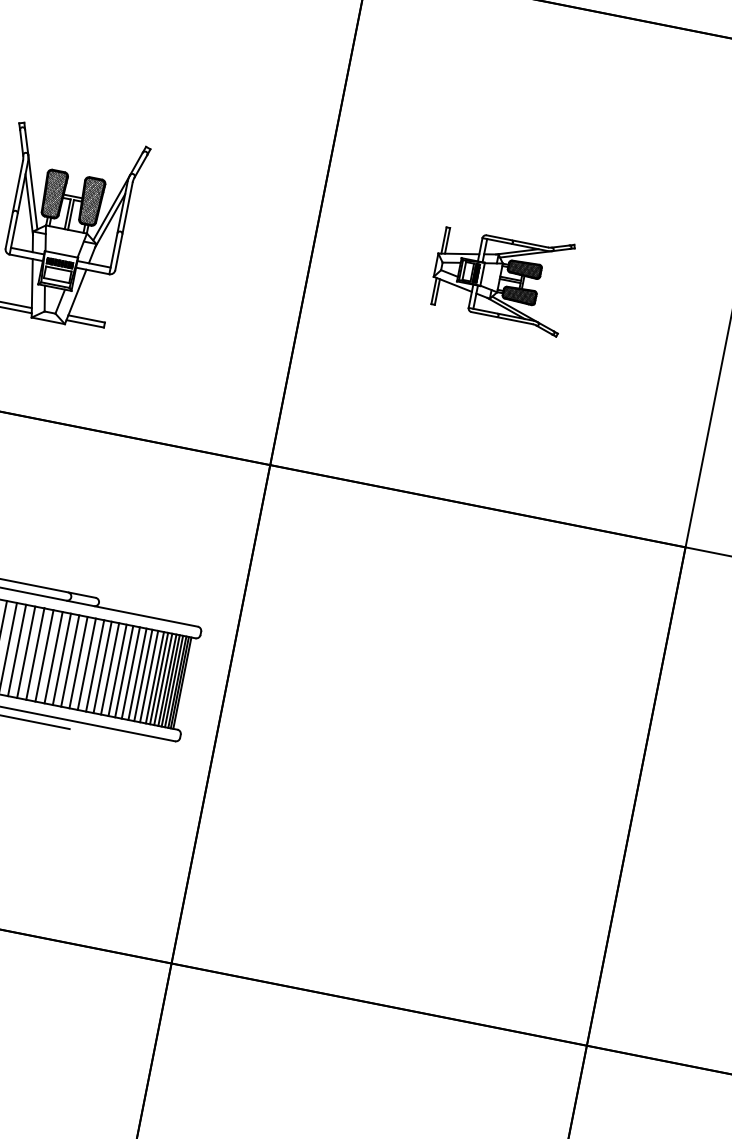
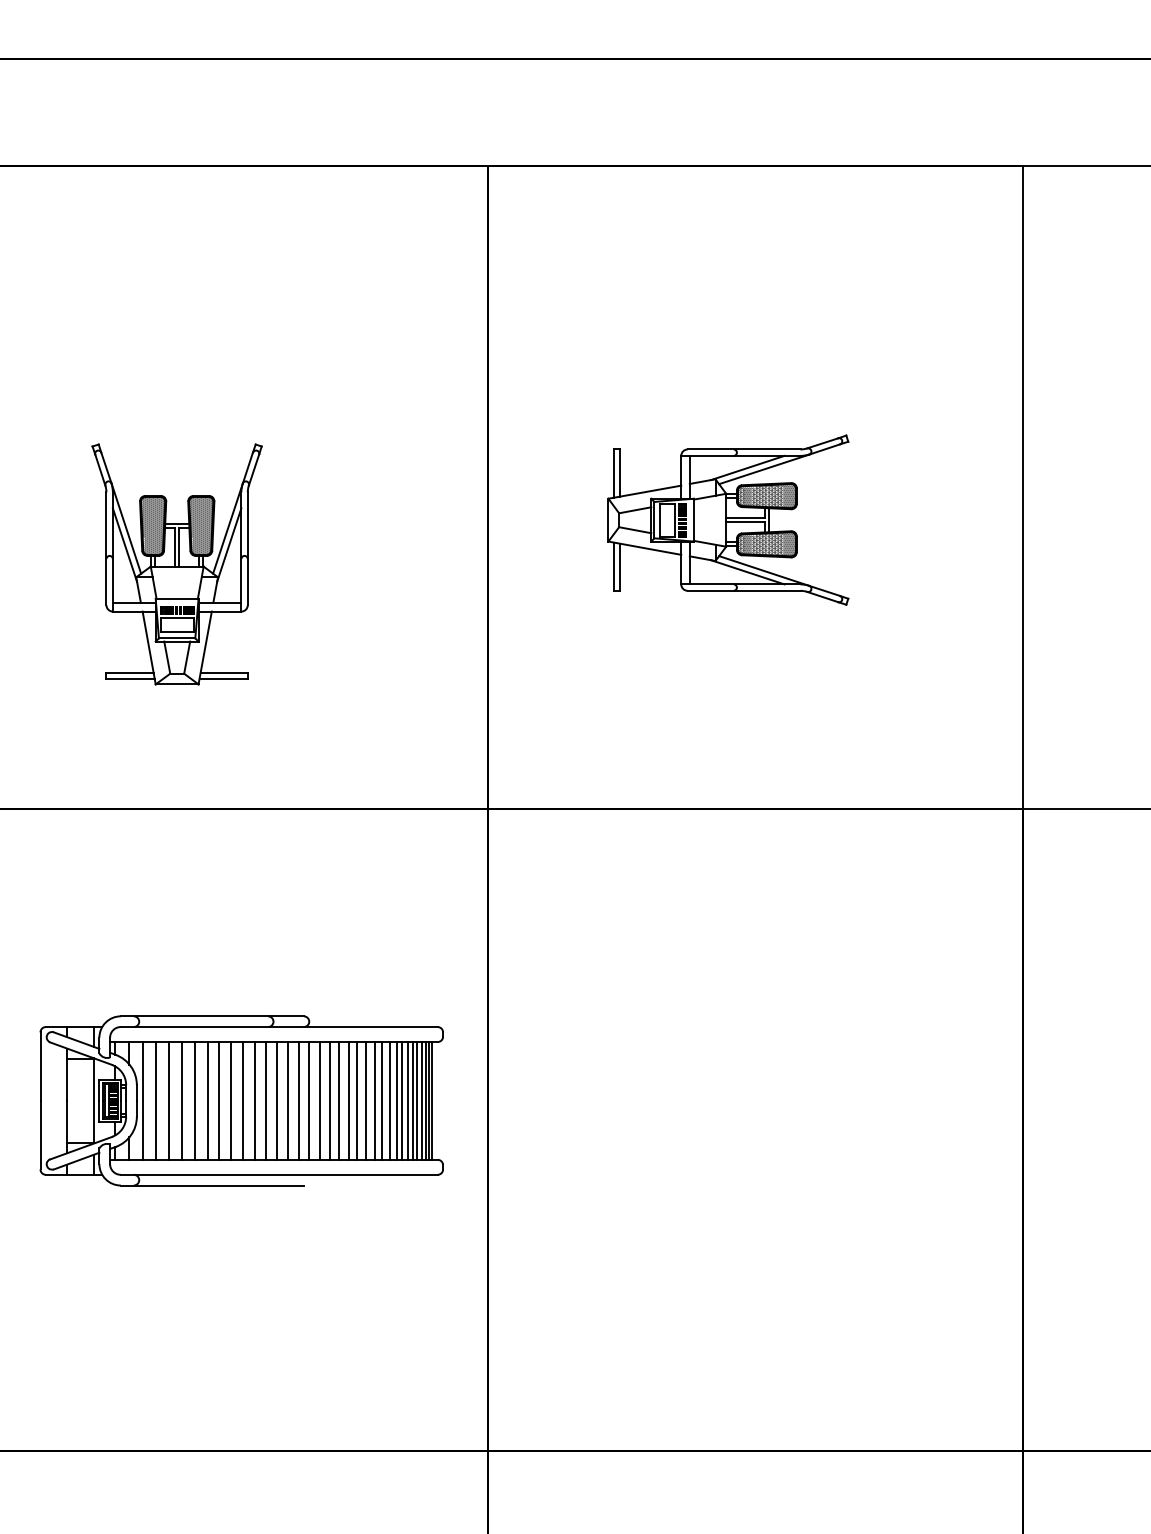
part: (501, 277) -> (728, 519), size x1.43

